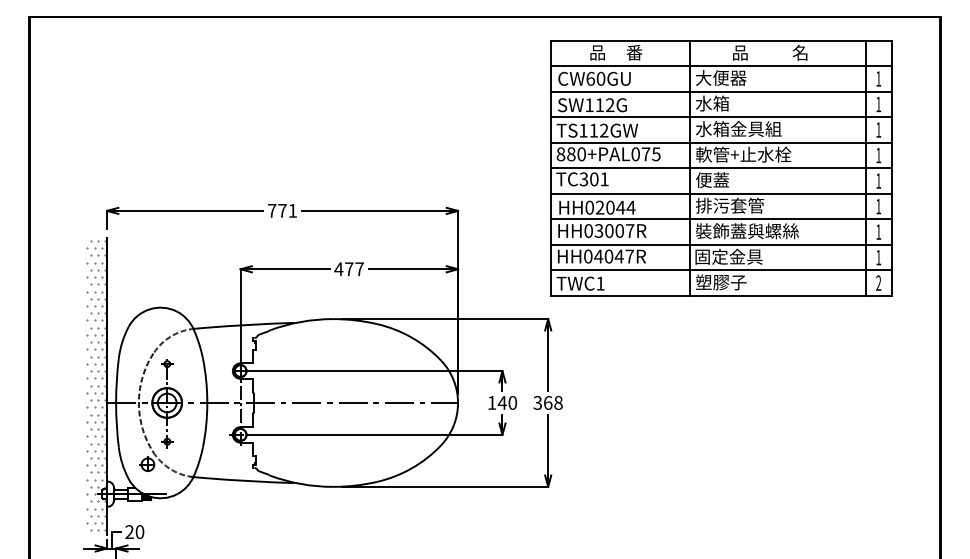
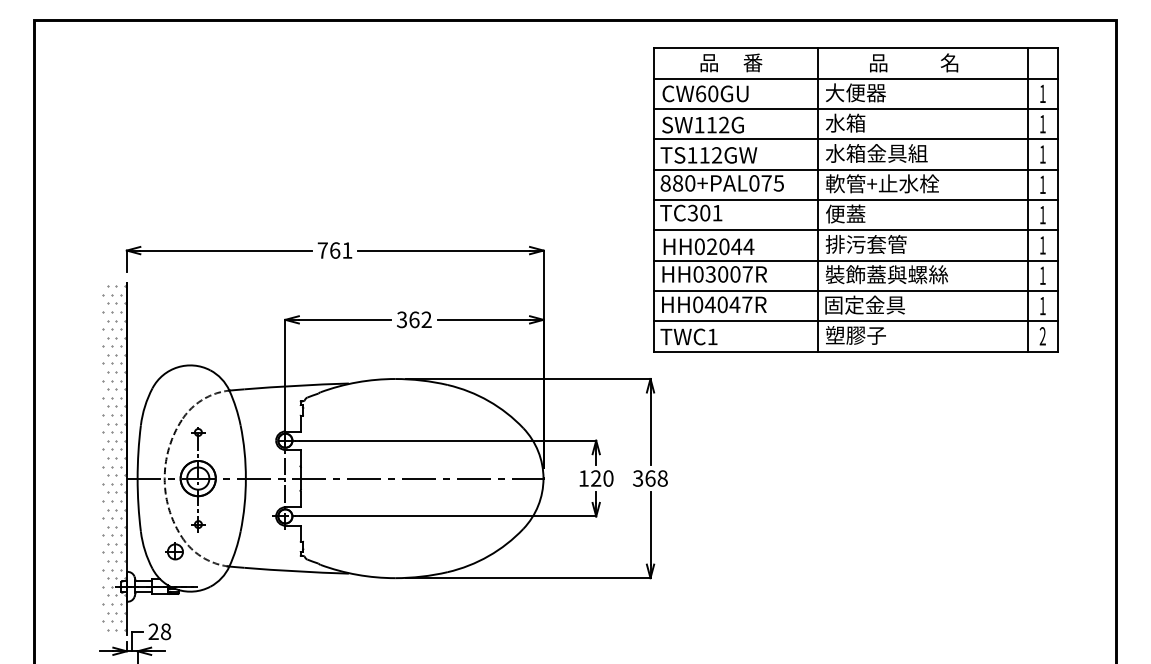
text: (282, 210) -> (335, 250), 771 -> 761
text: (348, 269) -> (413, 320), 477 -> 362
text: (501, 402) -> (595, 478), 140 -> 120
text: (139, 531) -> (165, 631), 20 -> 28

